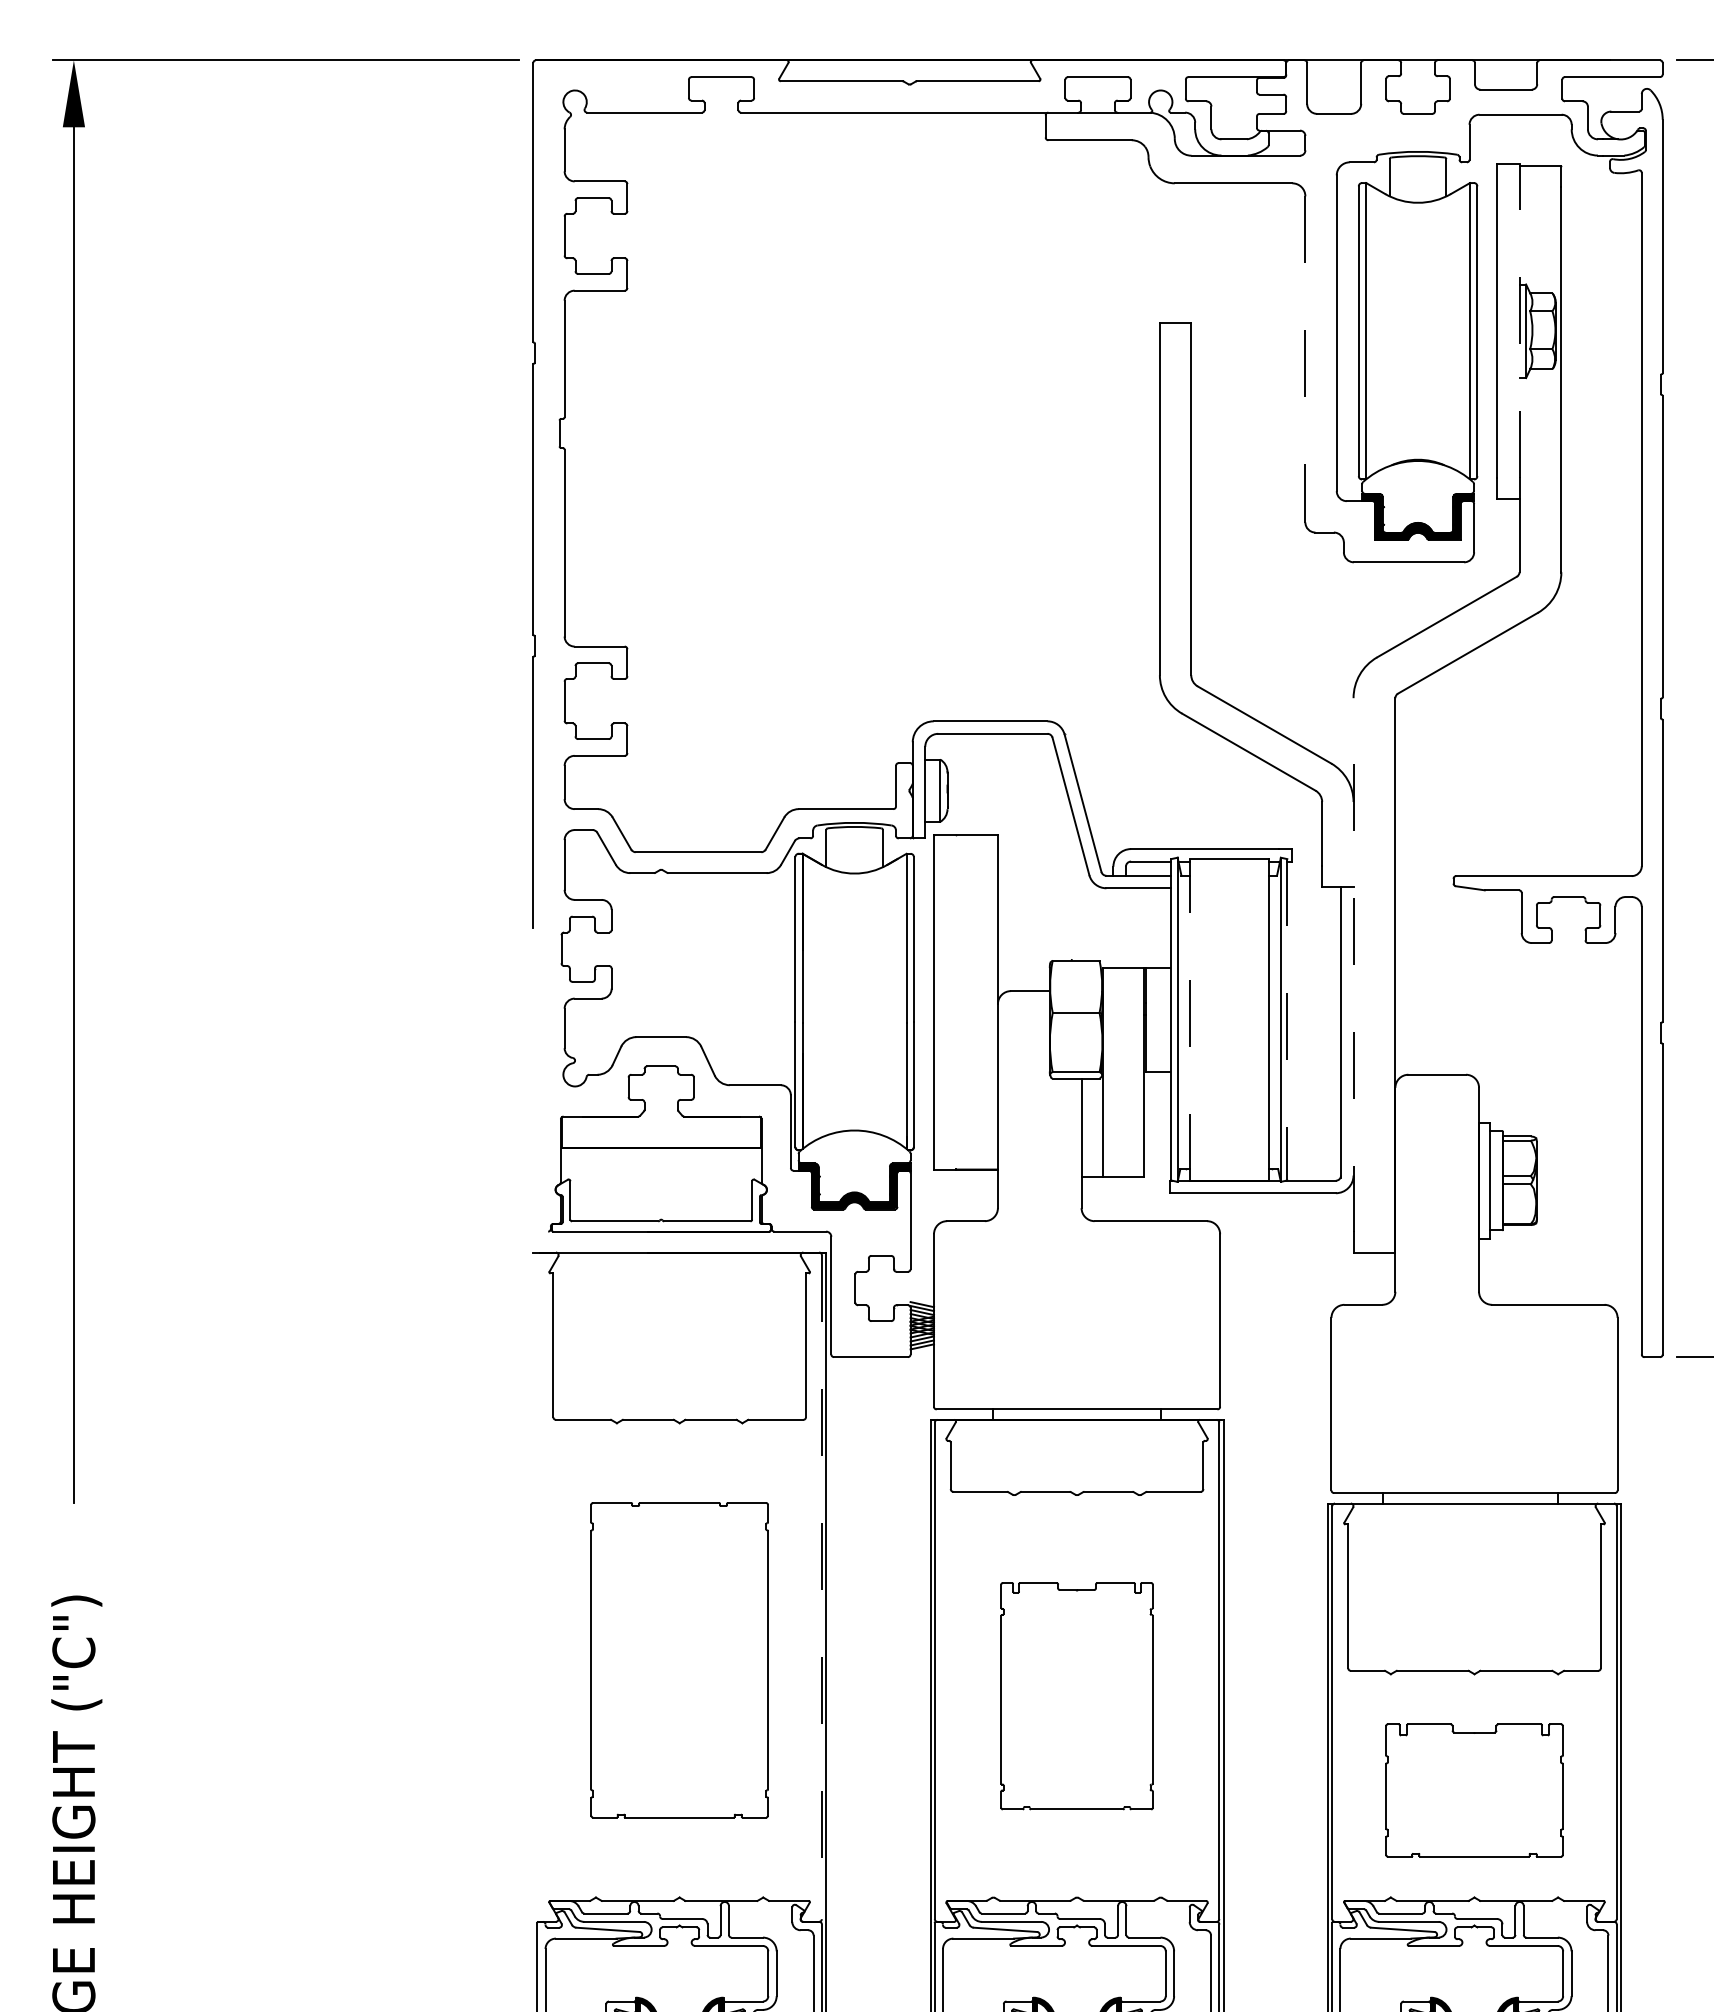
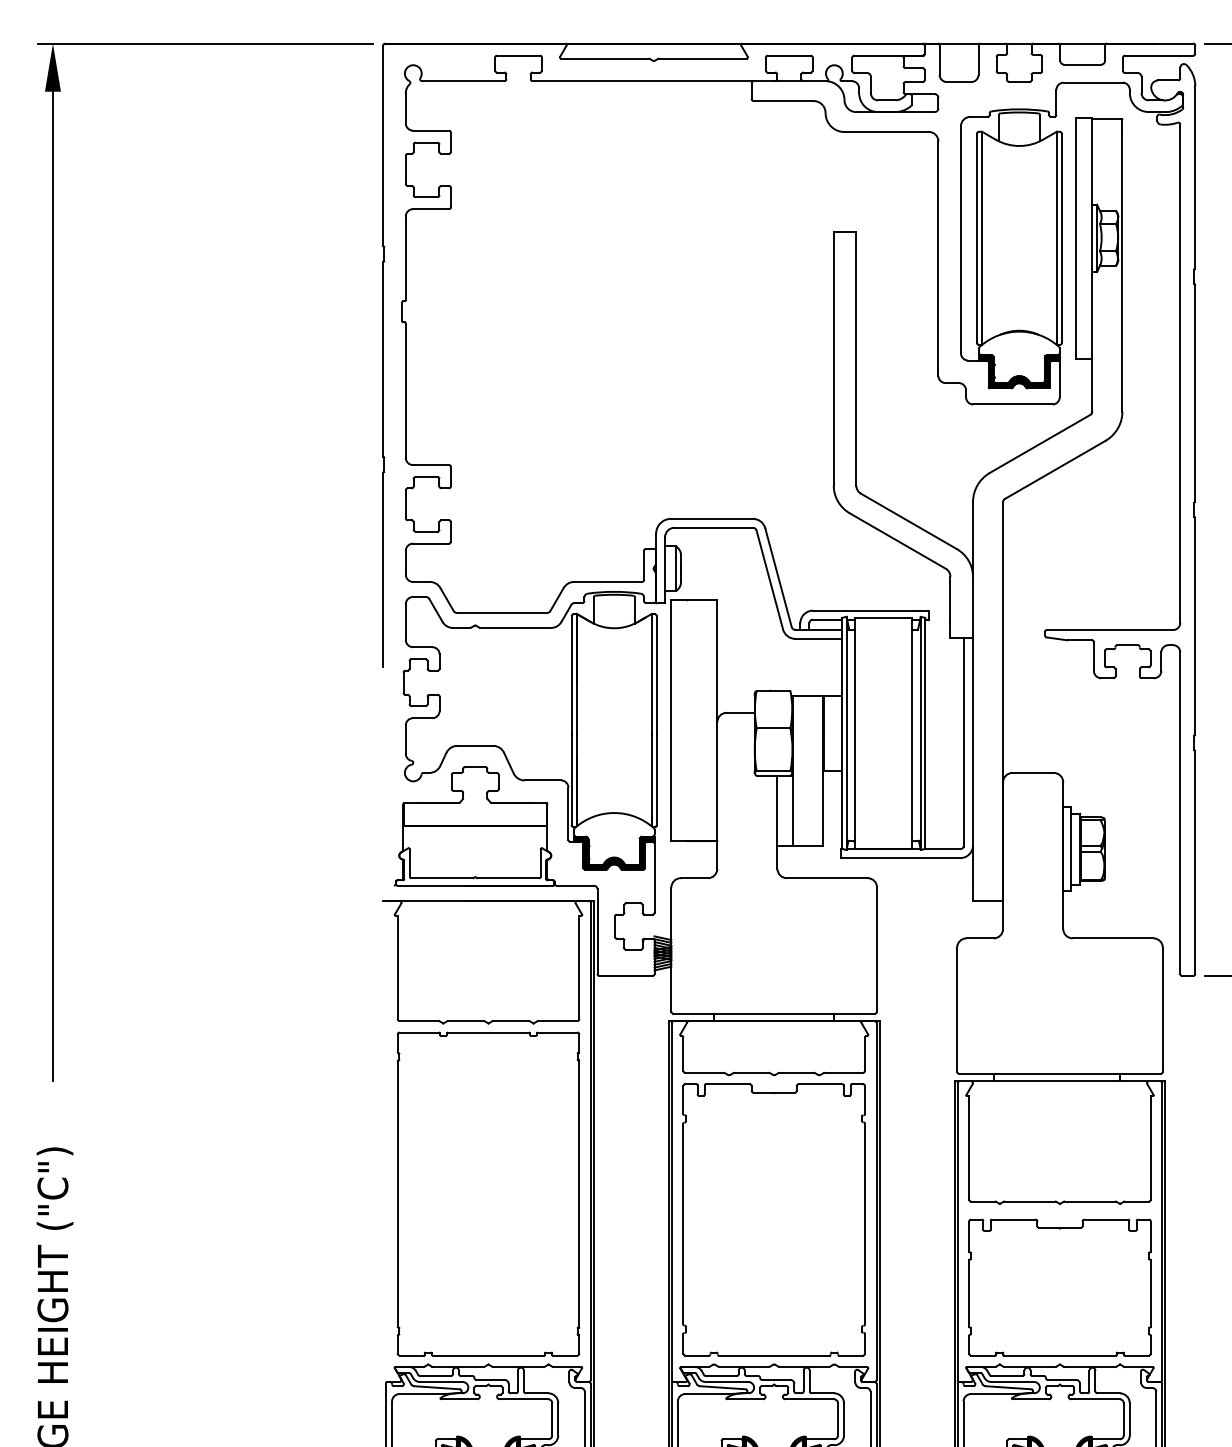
line: (1519, 320) -> (1092, 230), dashed -> solid
line: (1305, 359) -> (938, 258), dashed -> solid
line: (1353, 964) -> (972, 693), dashed -> solid
line: (1189, 1019) -> (855, 733), dashed -> solid
line: (1287, 1019) -> (925, 733), dashed -> solid
line: (821, 1587) -> (590, 1141), dashed -> solid
part: (679, 1659) -> (488, 1193), size x1.43
part: (1076, 1695) -> (773, 1219), size x1.67
part: (1474, 1790) -> (1059, 1287), size x1.43

